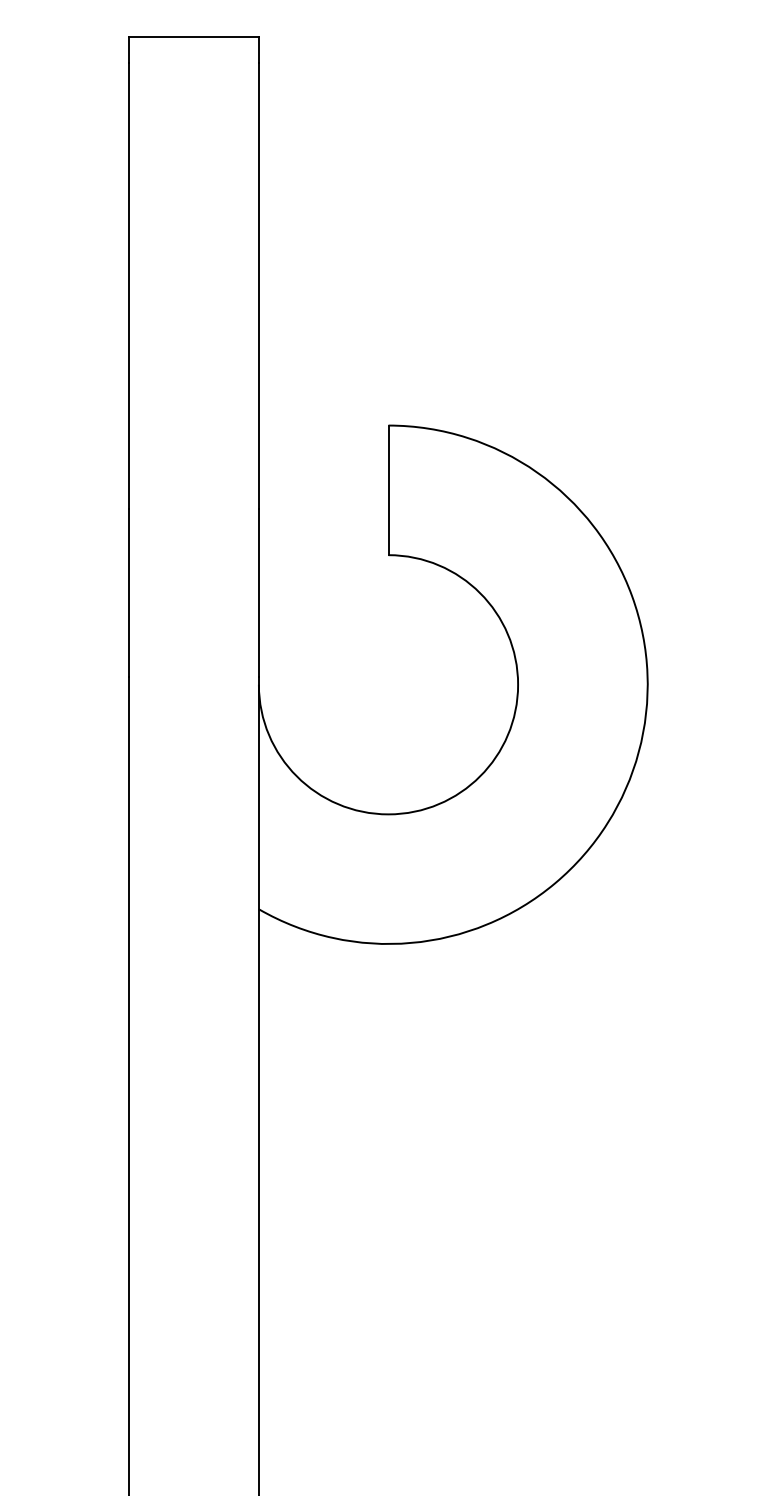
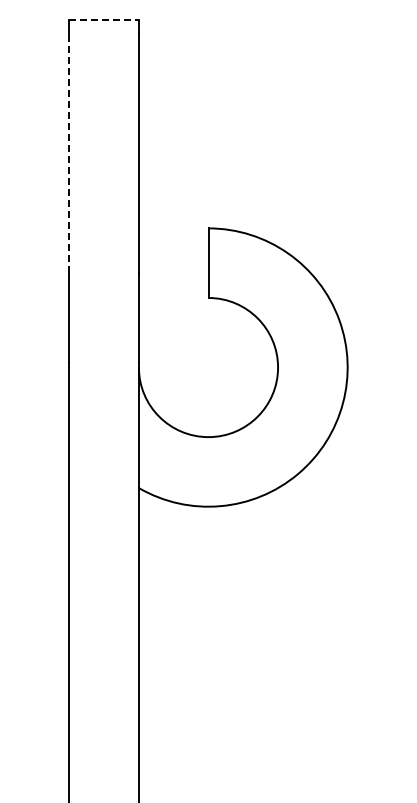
line: (194, 36) -> (104, 19), solid -> dashed
line: (129, 286) -> (69, 153), solid -> dashed

